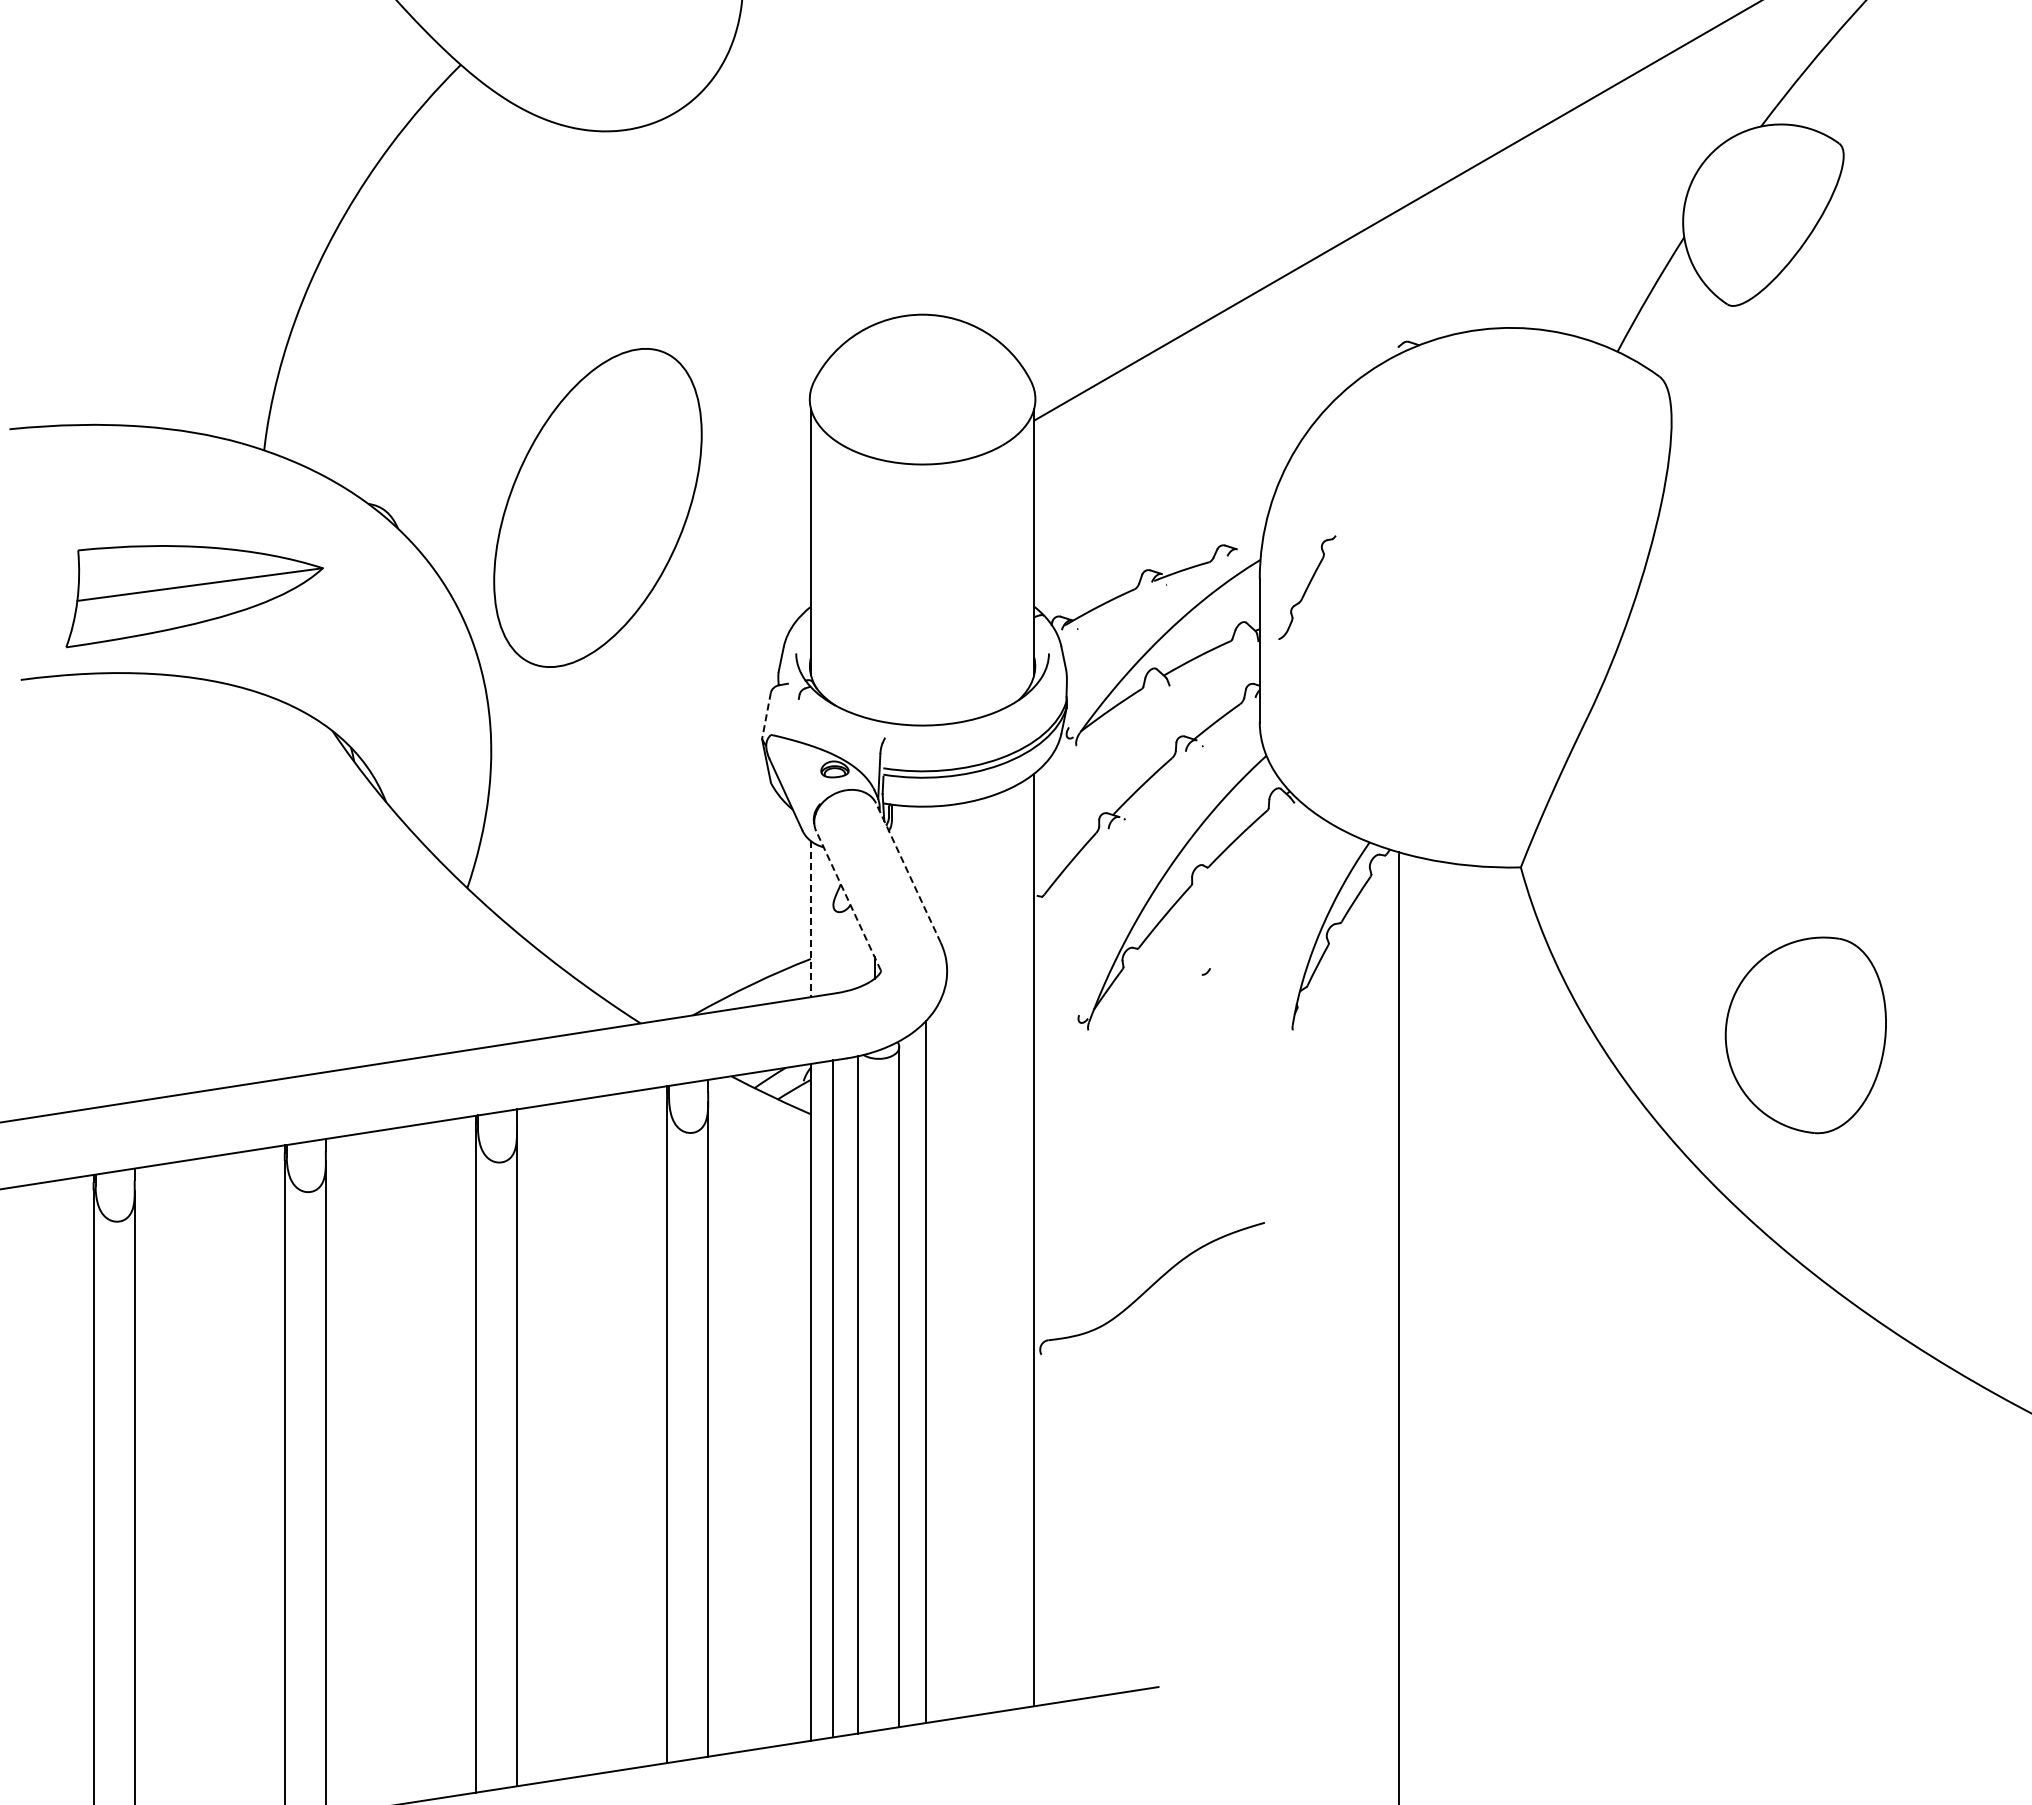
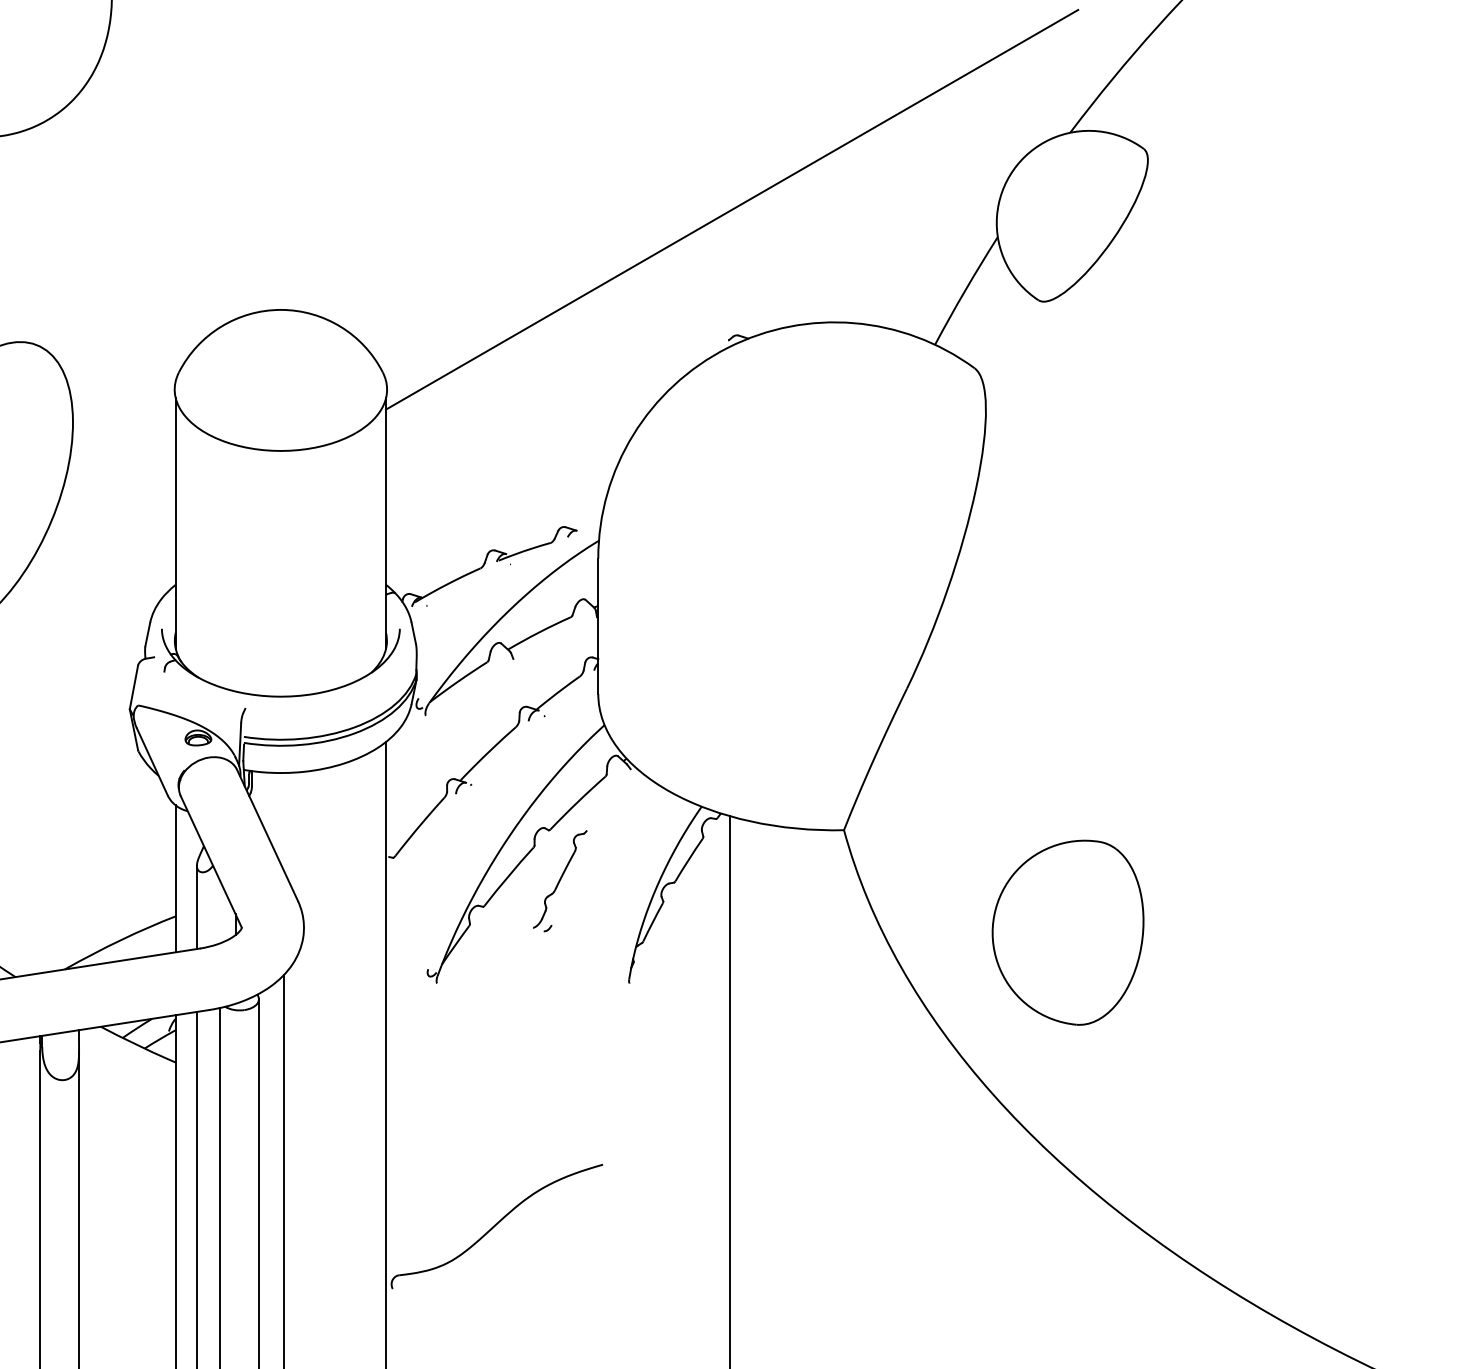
part: (1307, 587) -> (560, 879), moved
line: (766, 715) -> (133, 687), dashed -> solid
line: (908, 873) -> (267, 835), dashed -> solid
line: (848, 900) -> (211, 861), dashed -> solid
line: (810, 919) -> (175, 879), dashed -> solid
line: (833, 949) -> (197, 907), added
part: (1805, 1035) -> (1067, 932), moved

